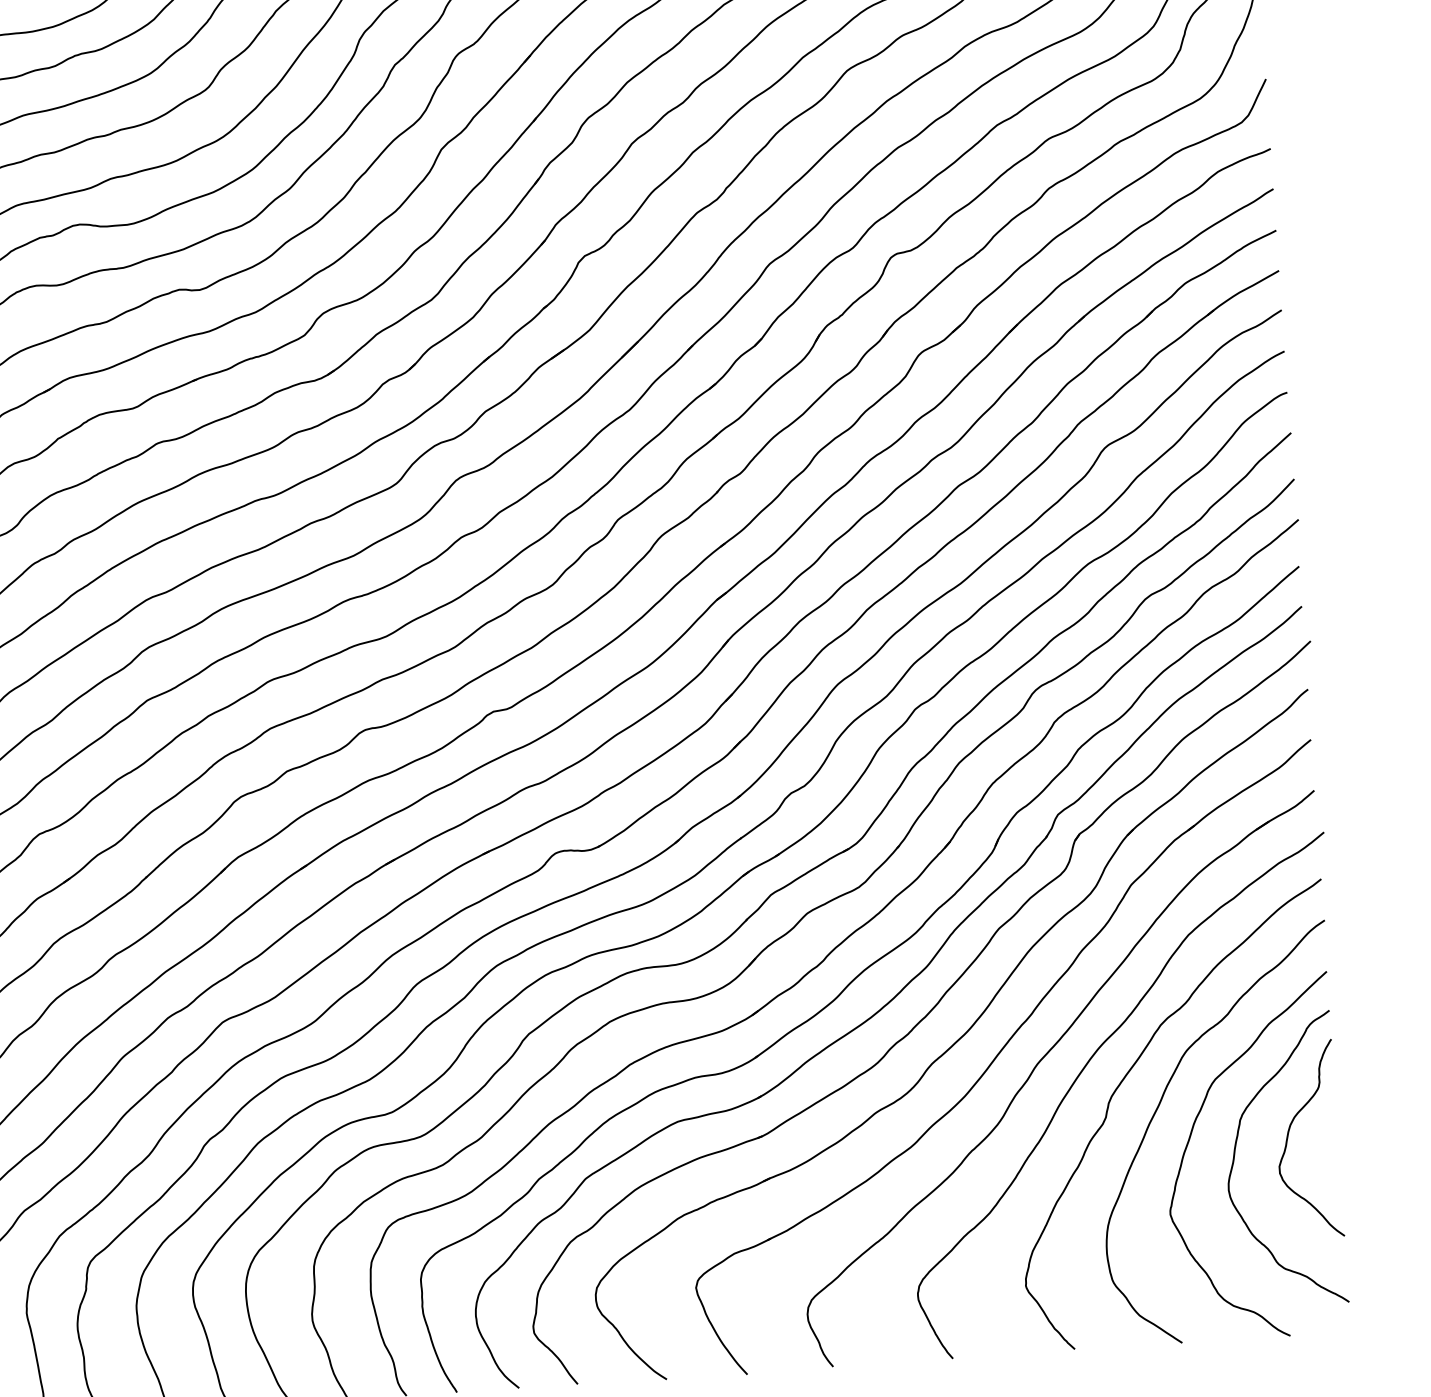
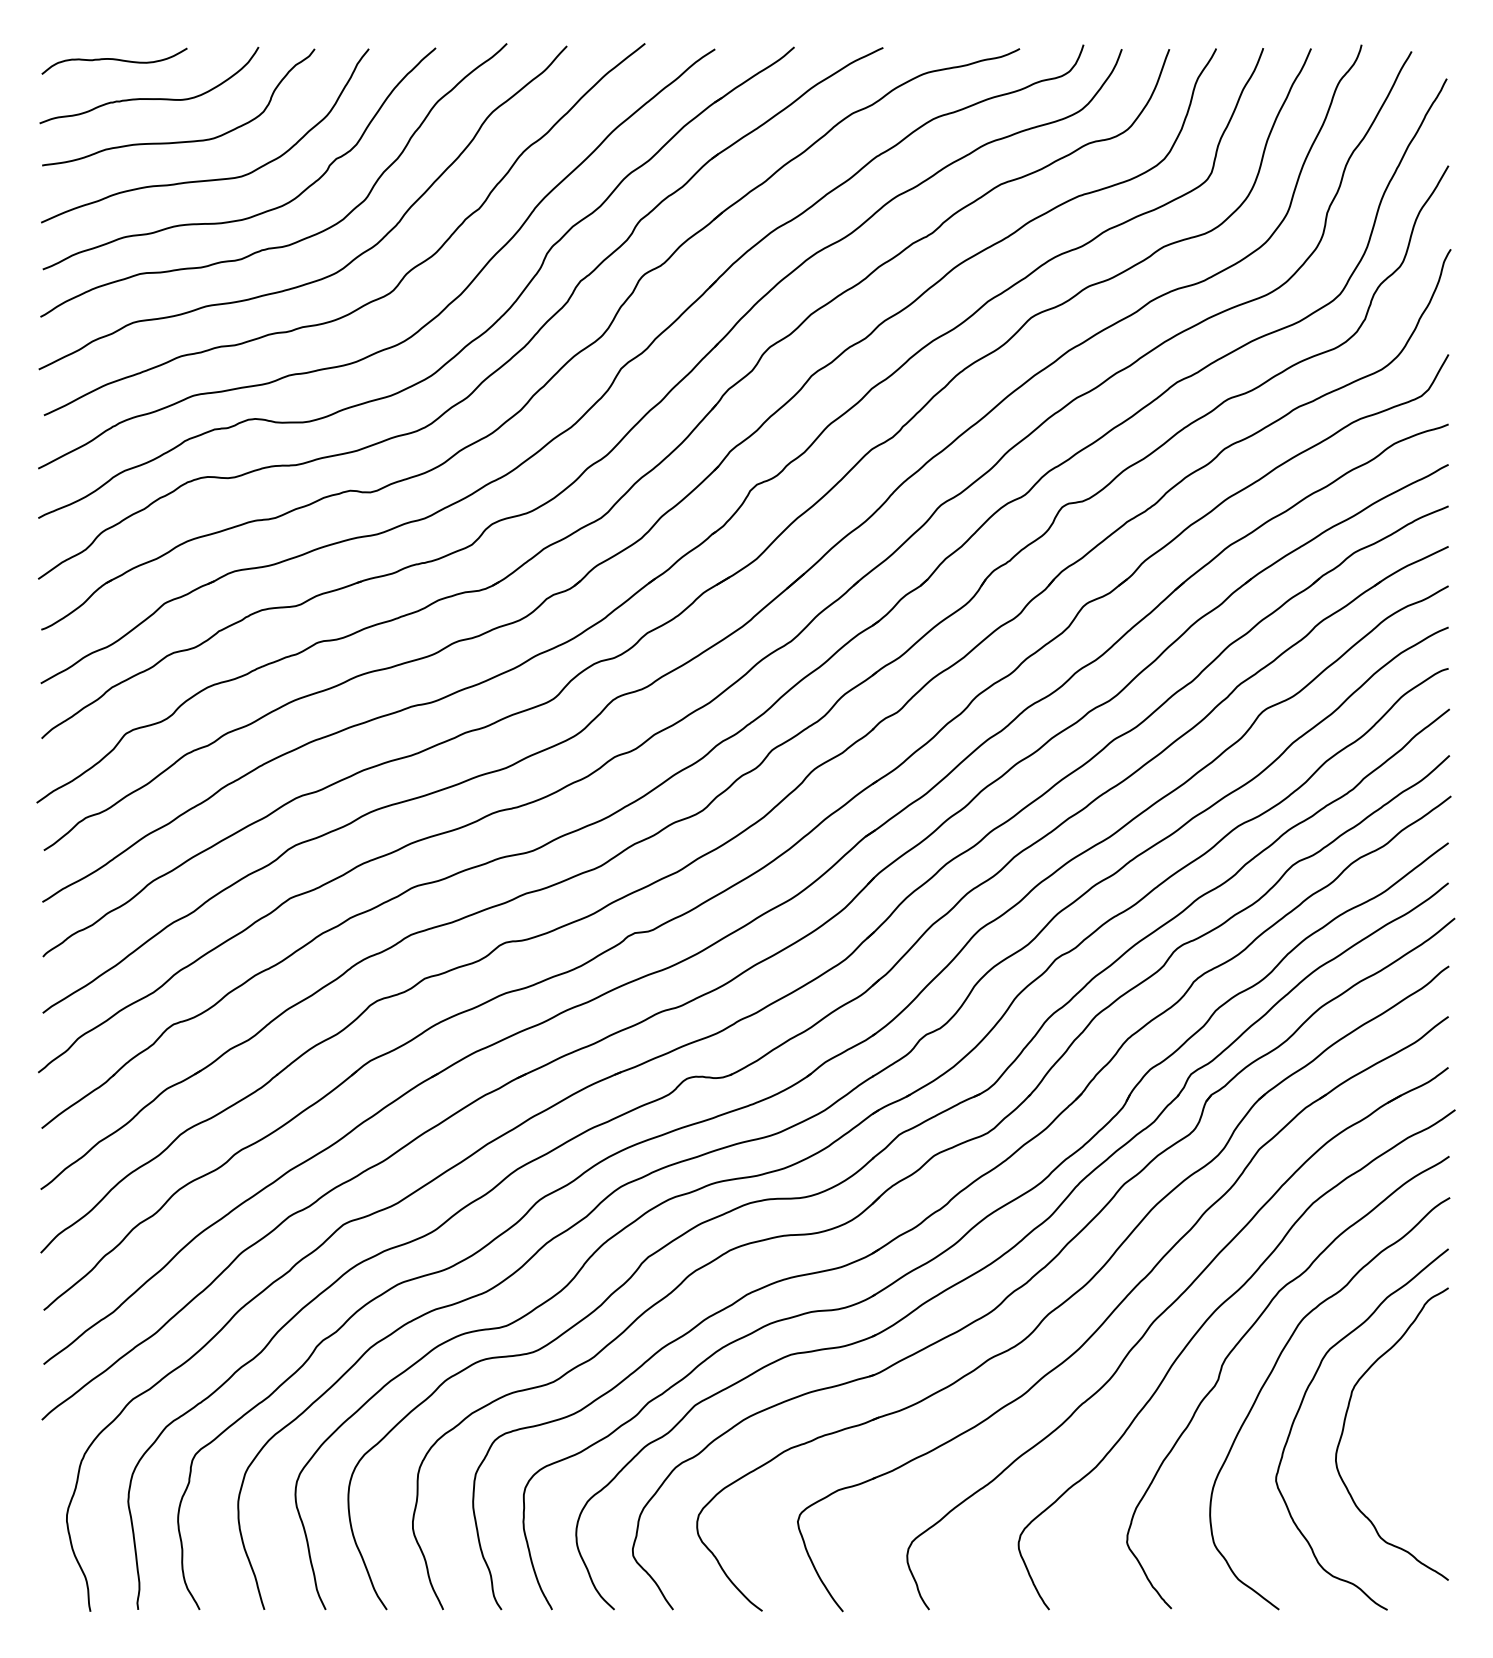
curve: (1288, 1135) -> (1399, 1410), removed

